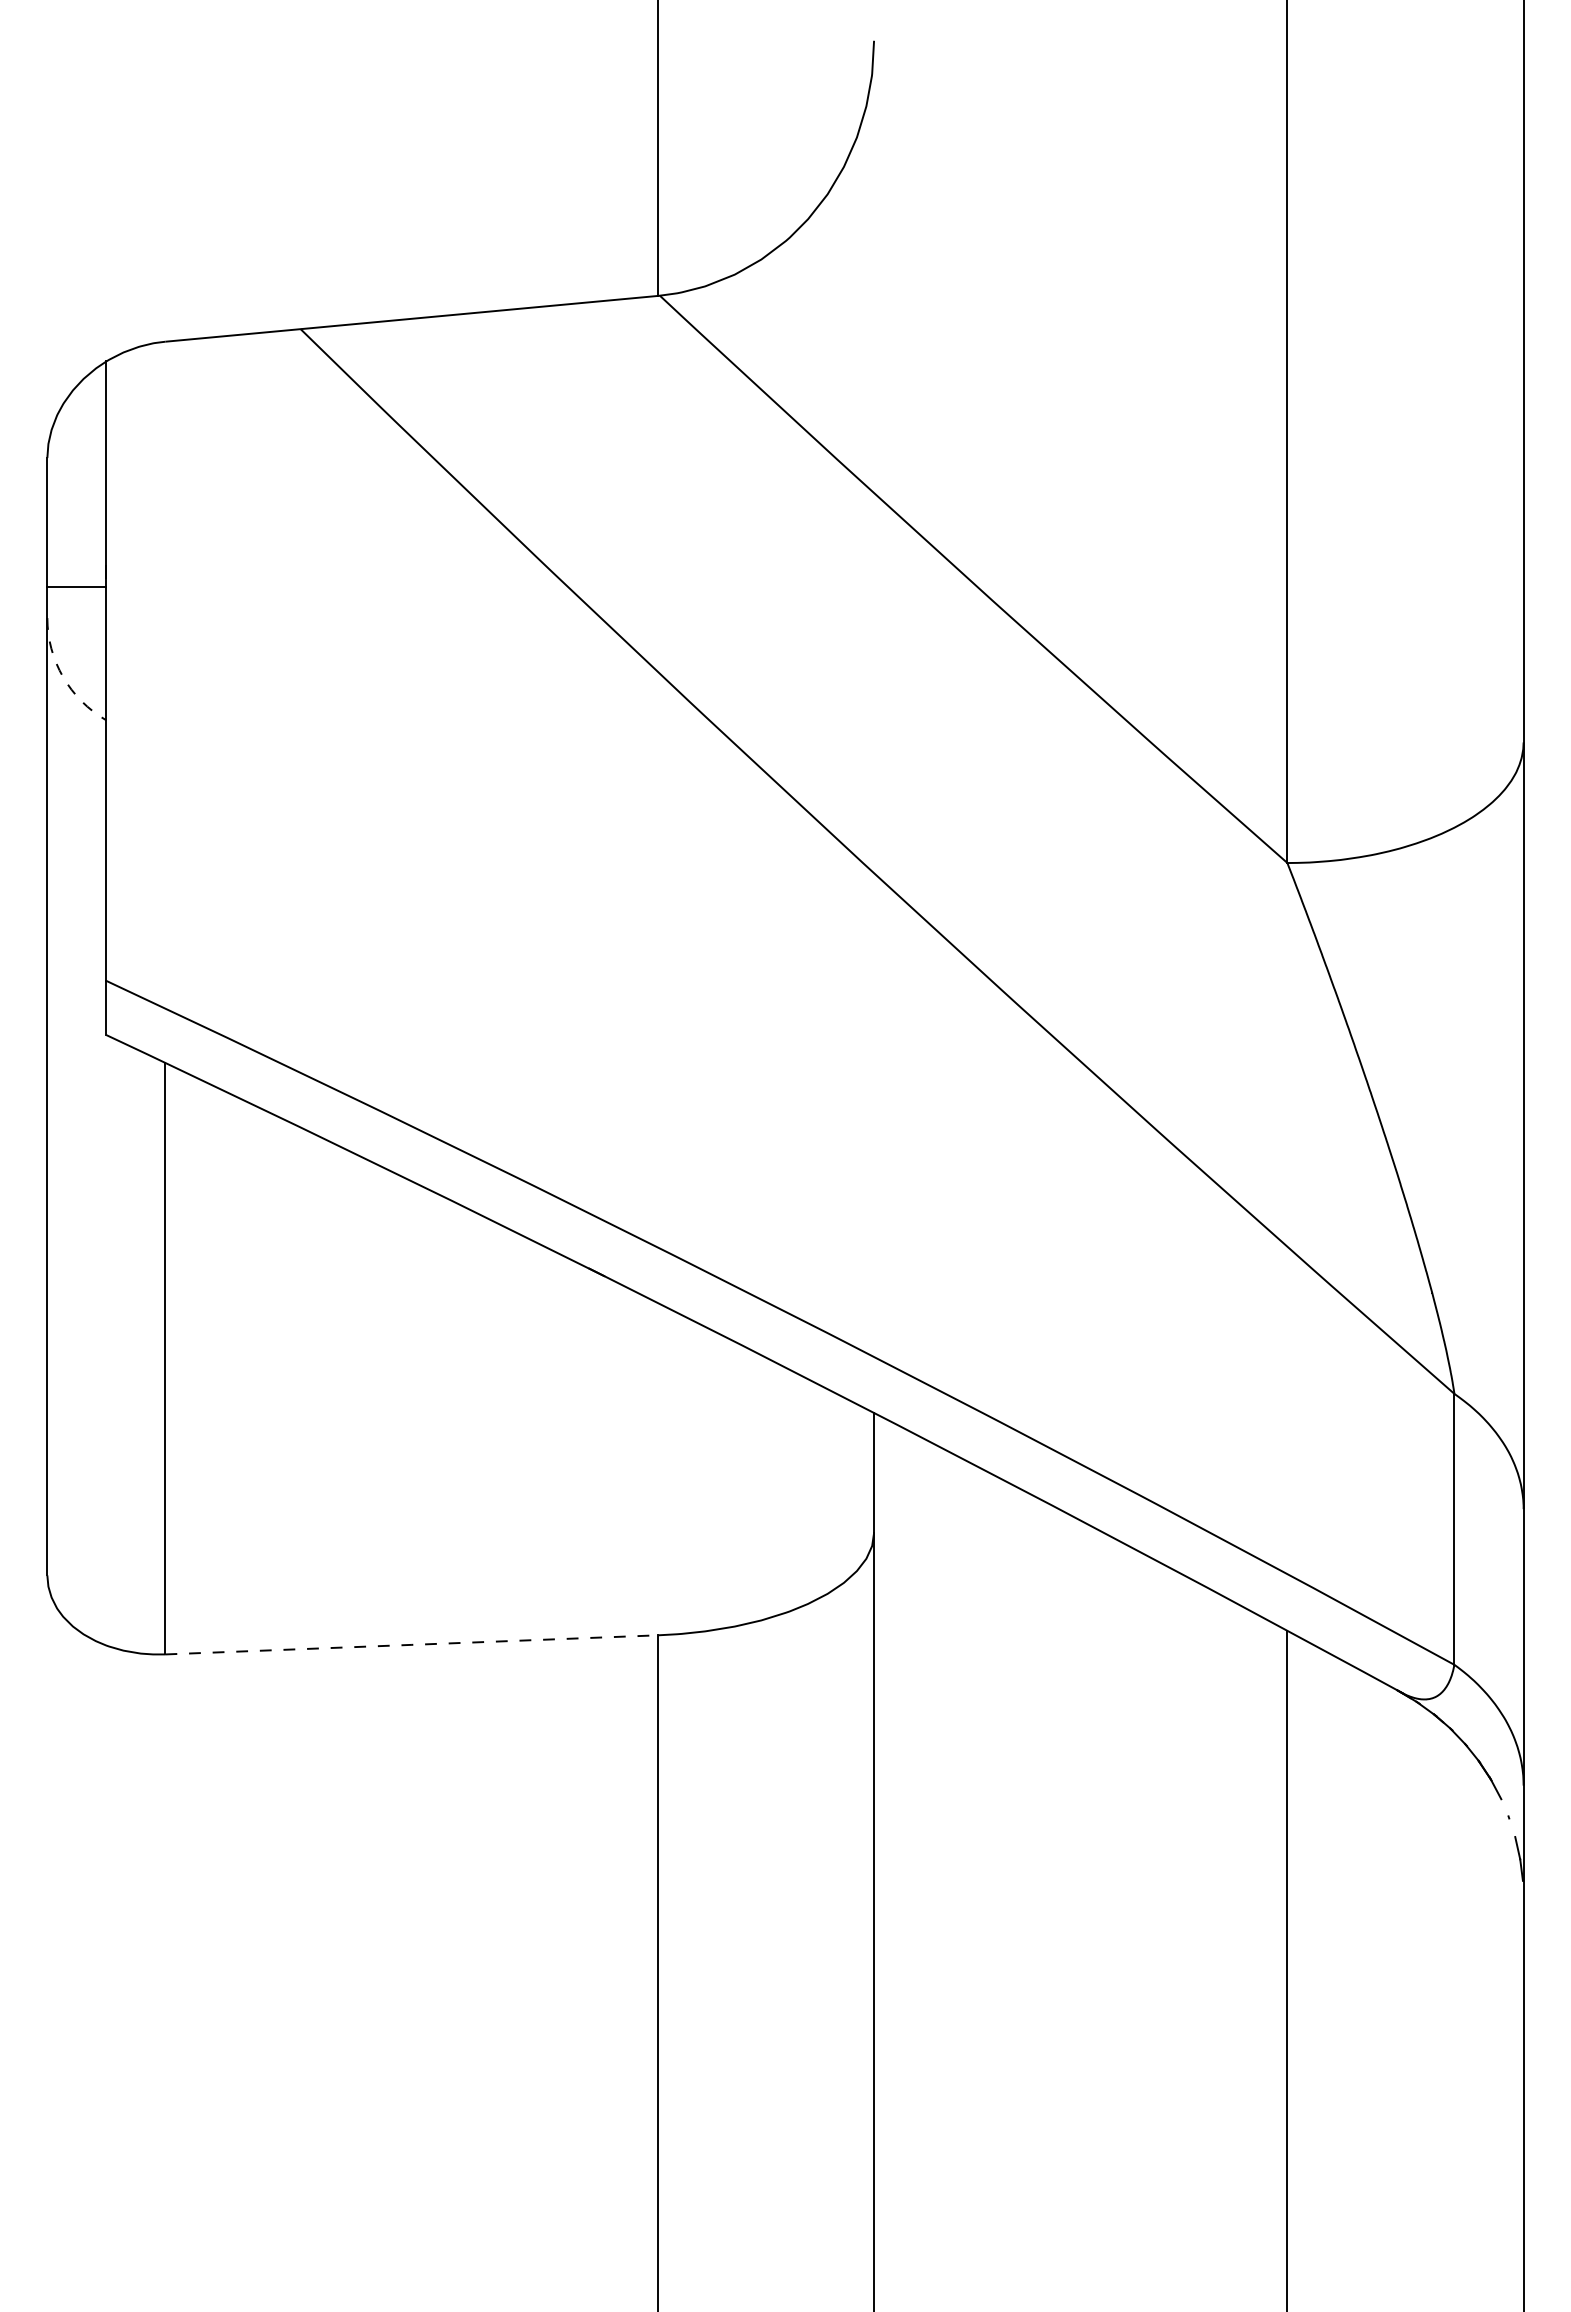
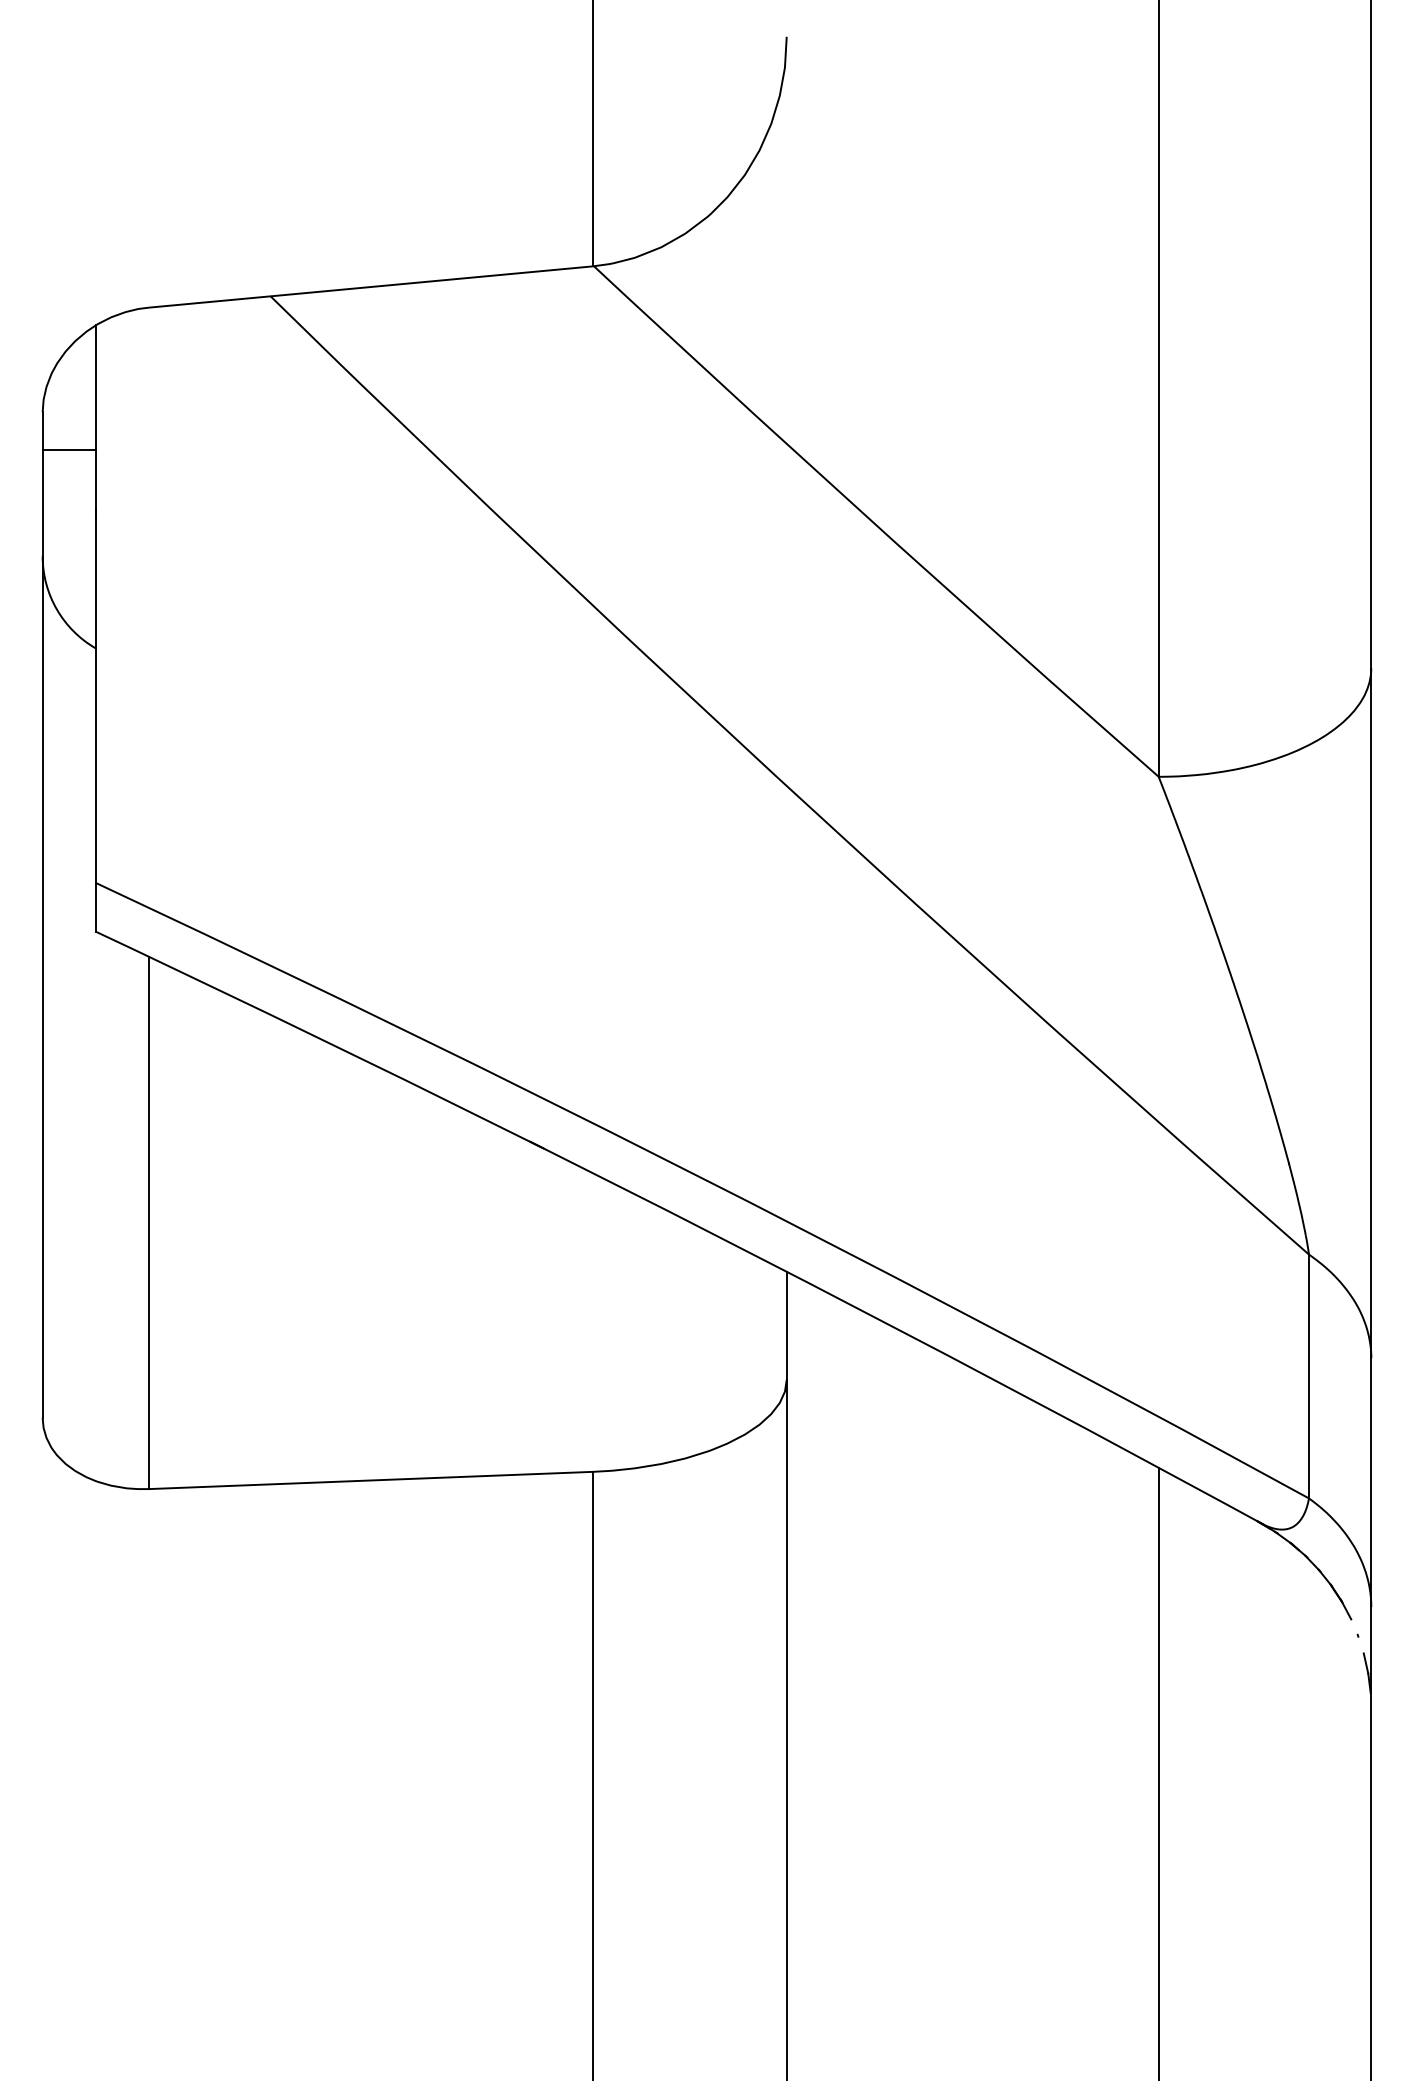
line: (76, 586) -> (68, 449), moved
arc: (63, 677) -> (57, 609), dashed -> solid
line: (411, 1644) -> (370, 1480), dashed -> solid

